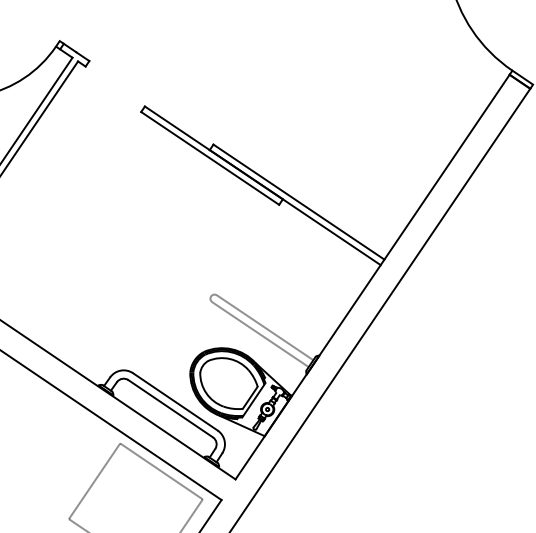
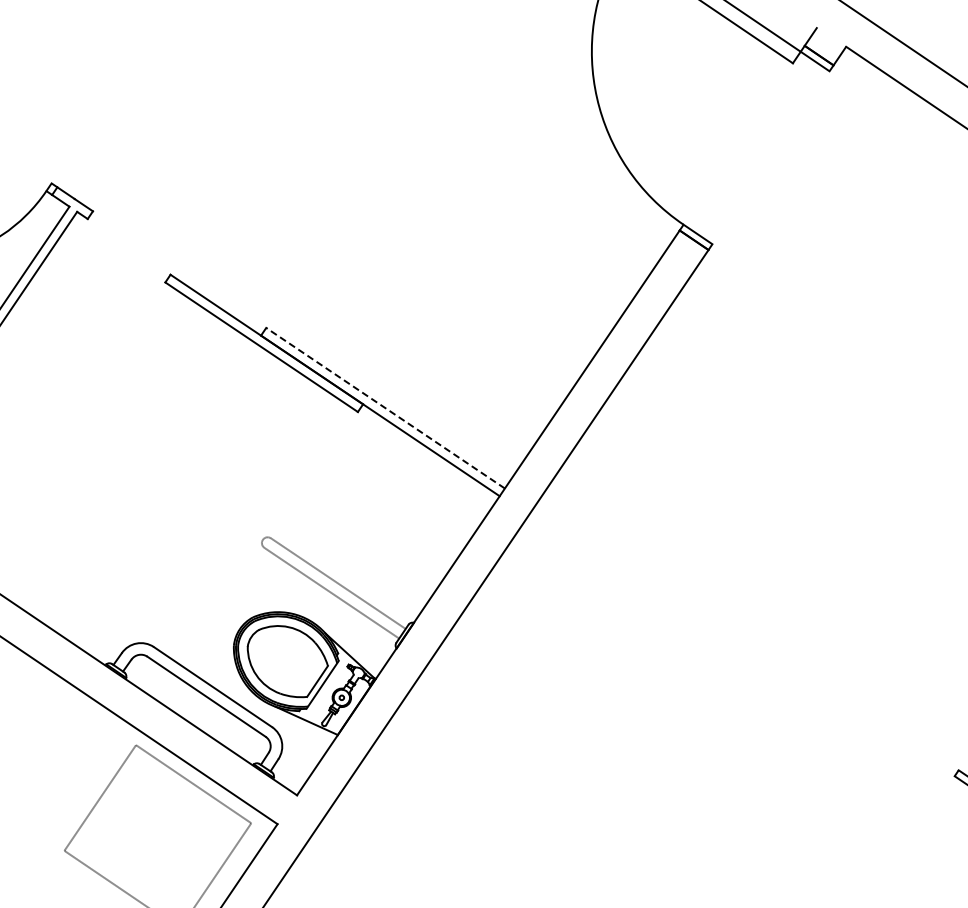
line: (298, 202) -> (385, 408), solid -> dashed

